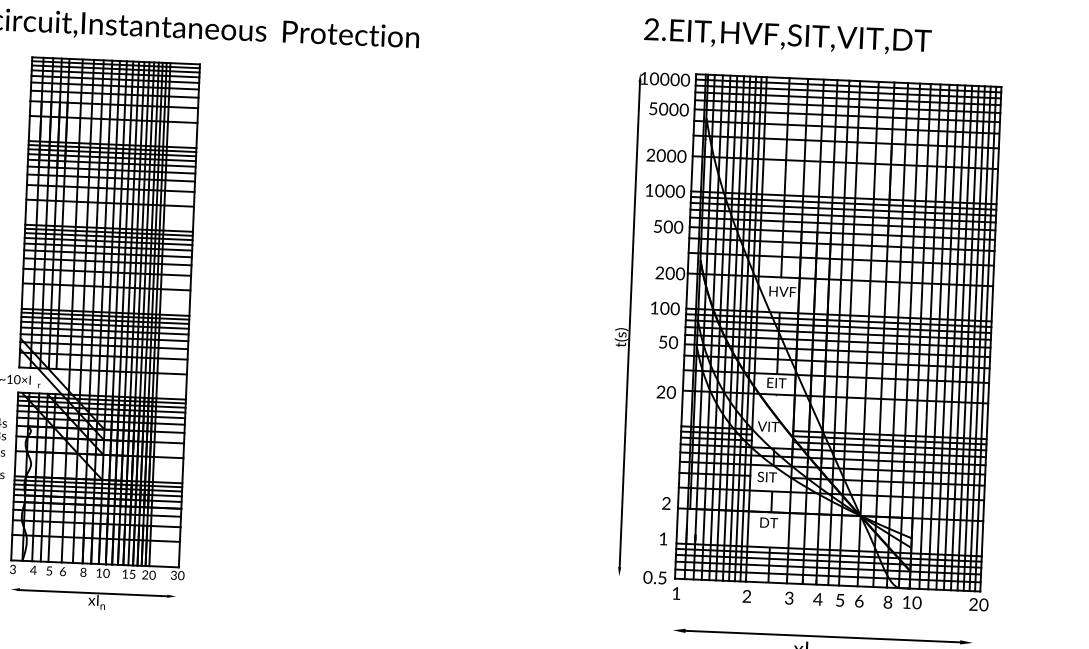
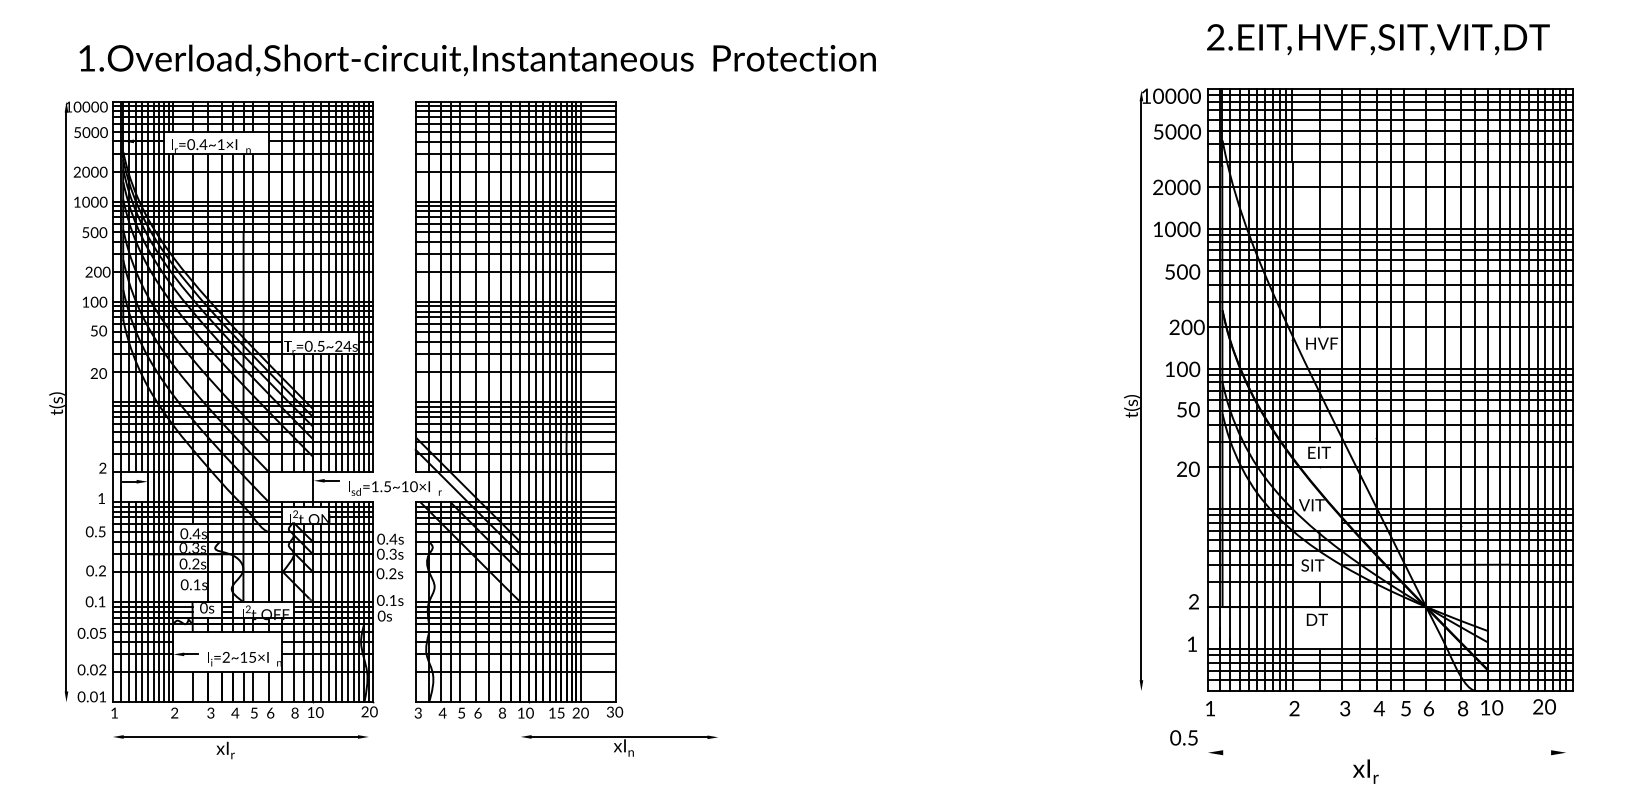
text: (787, 36) -> (1378, 39), moved
text: (654, 577) -> (1183, 737), moved
part: (93, 599) -> (619, 745), moved
text: (978, 604) -> (1544, 706), moved
line: (823, 636) -> (1387, 752), removed

